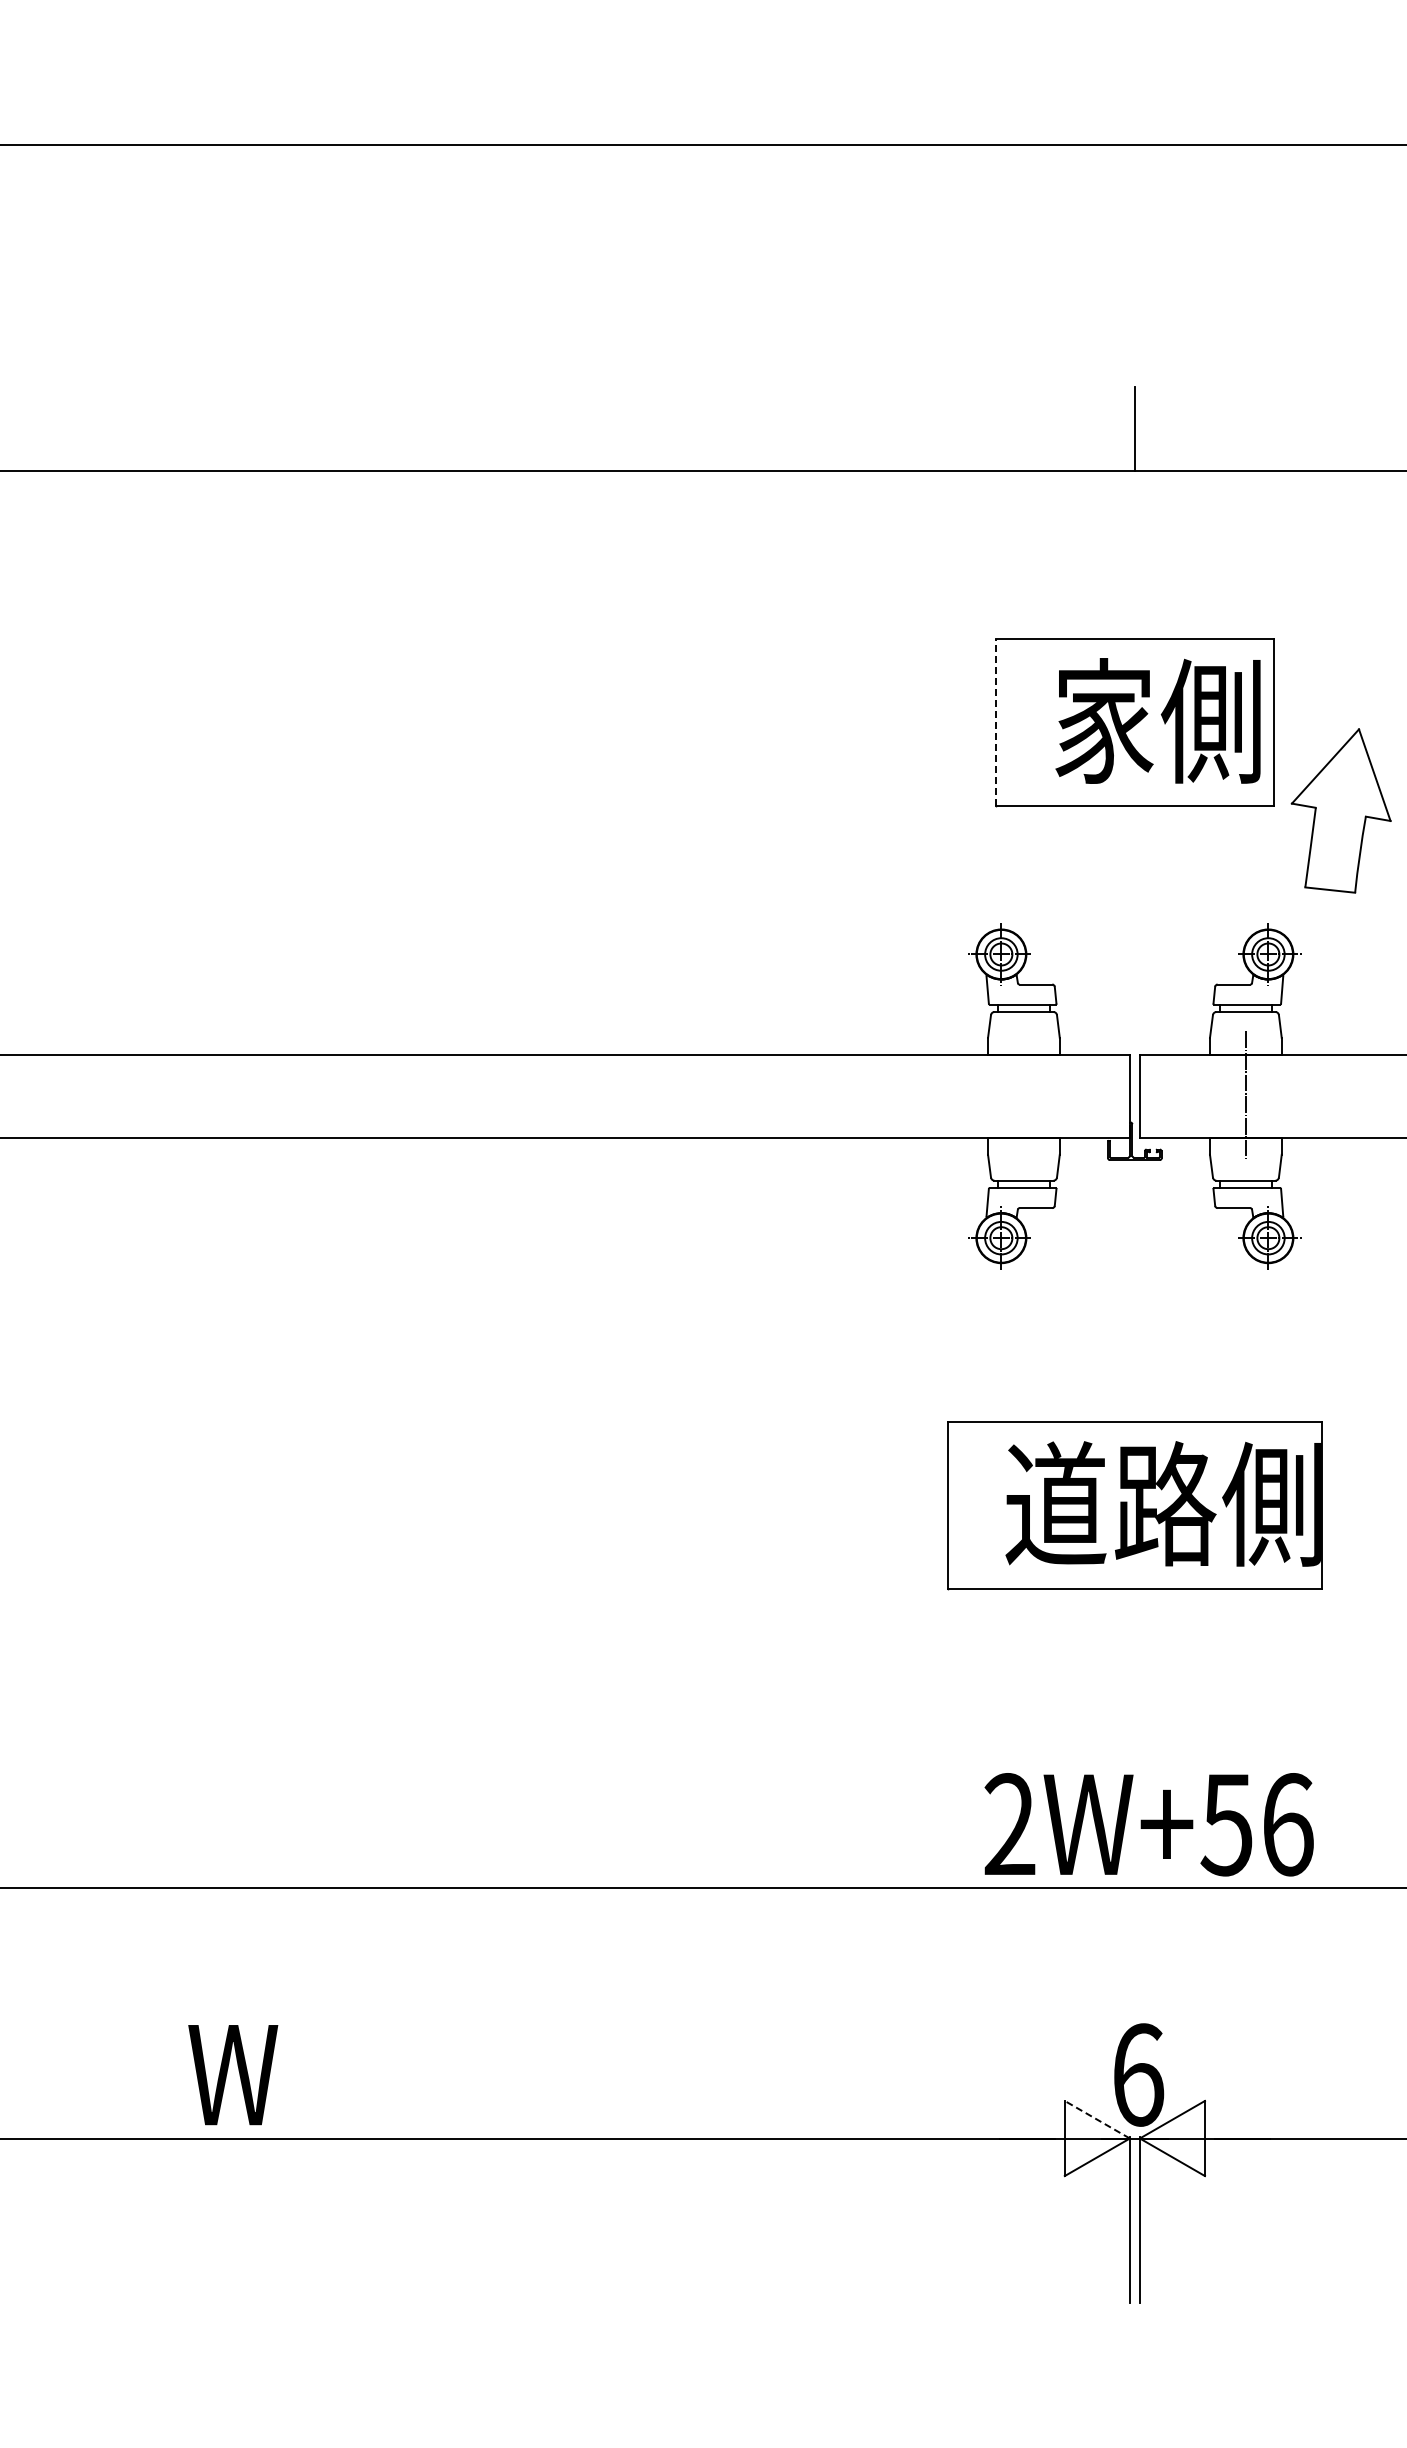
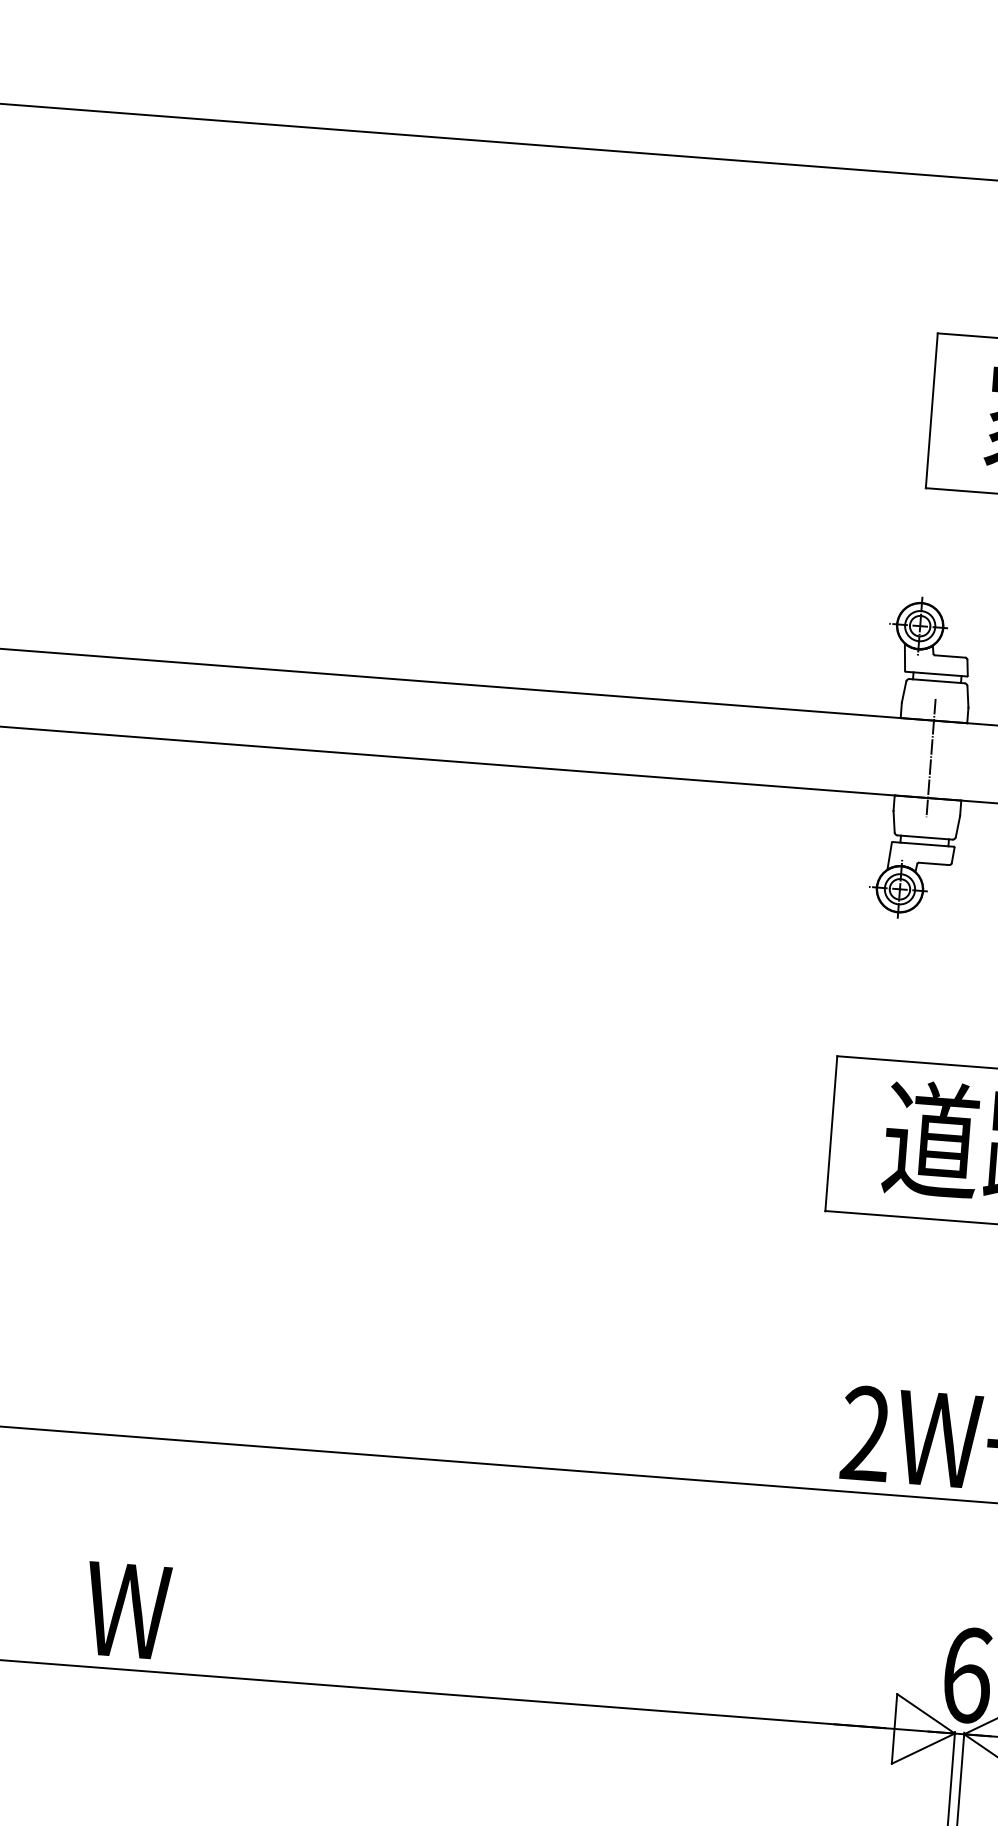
line: (996, 722) -> (932, 410), dashed -> solid
line: (1023, 1094) -> (930, 757), added
line: (1097, 2119) -> (926, 1713), dashed -> solid

